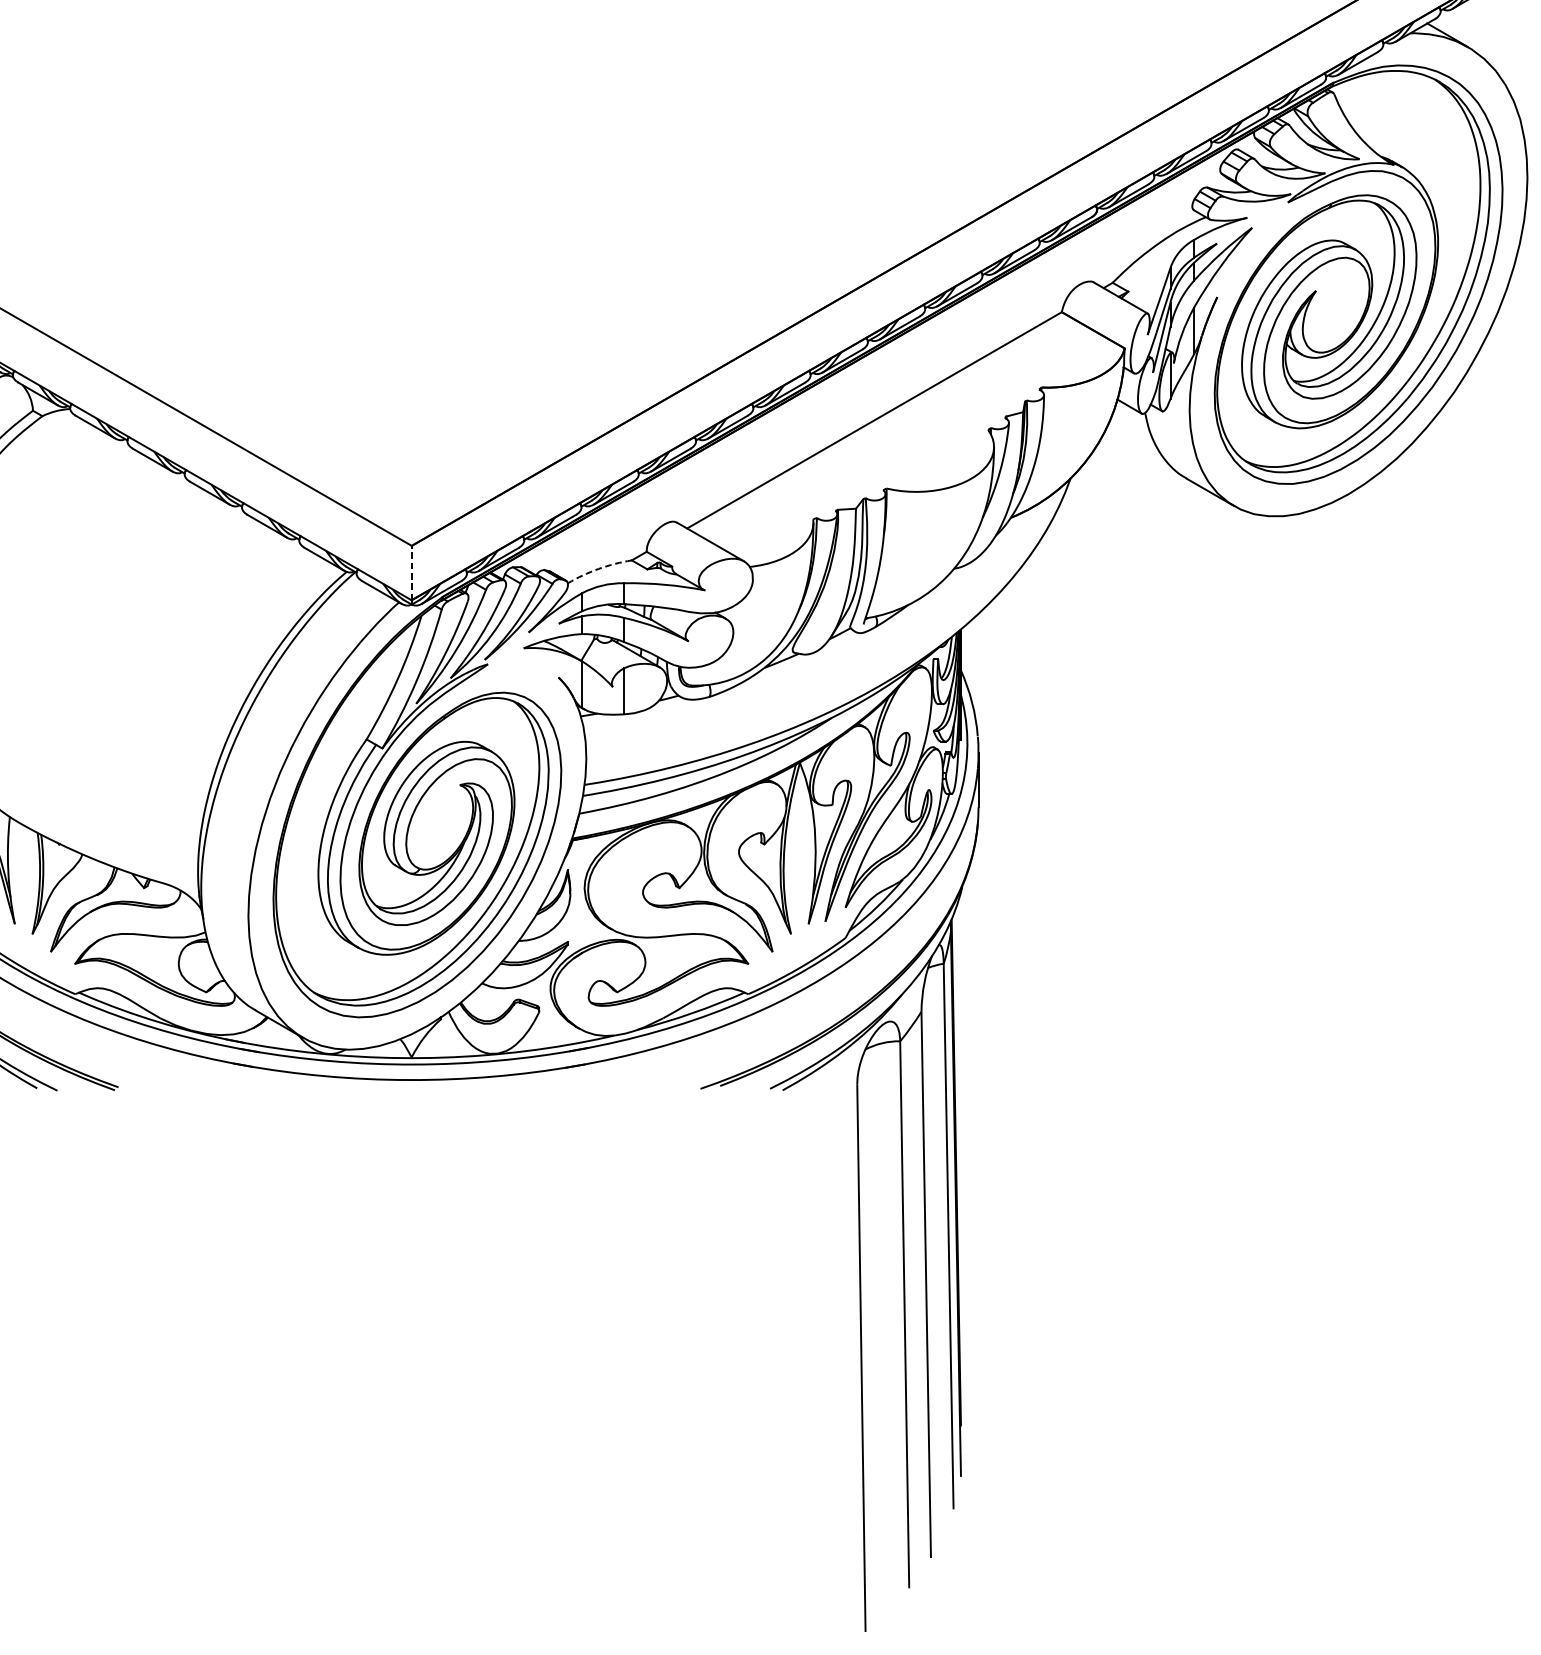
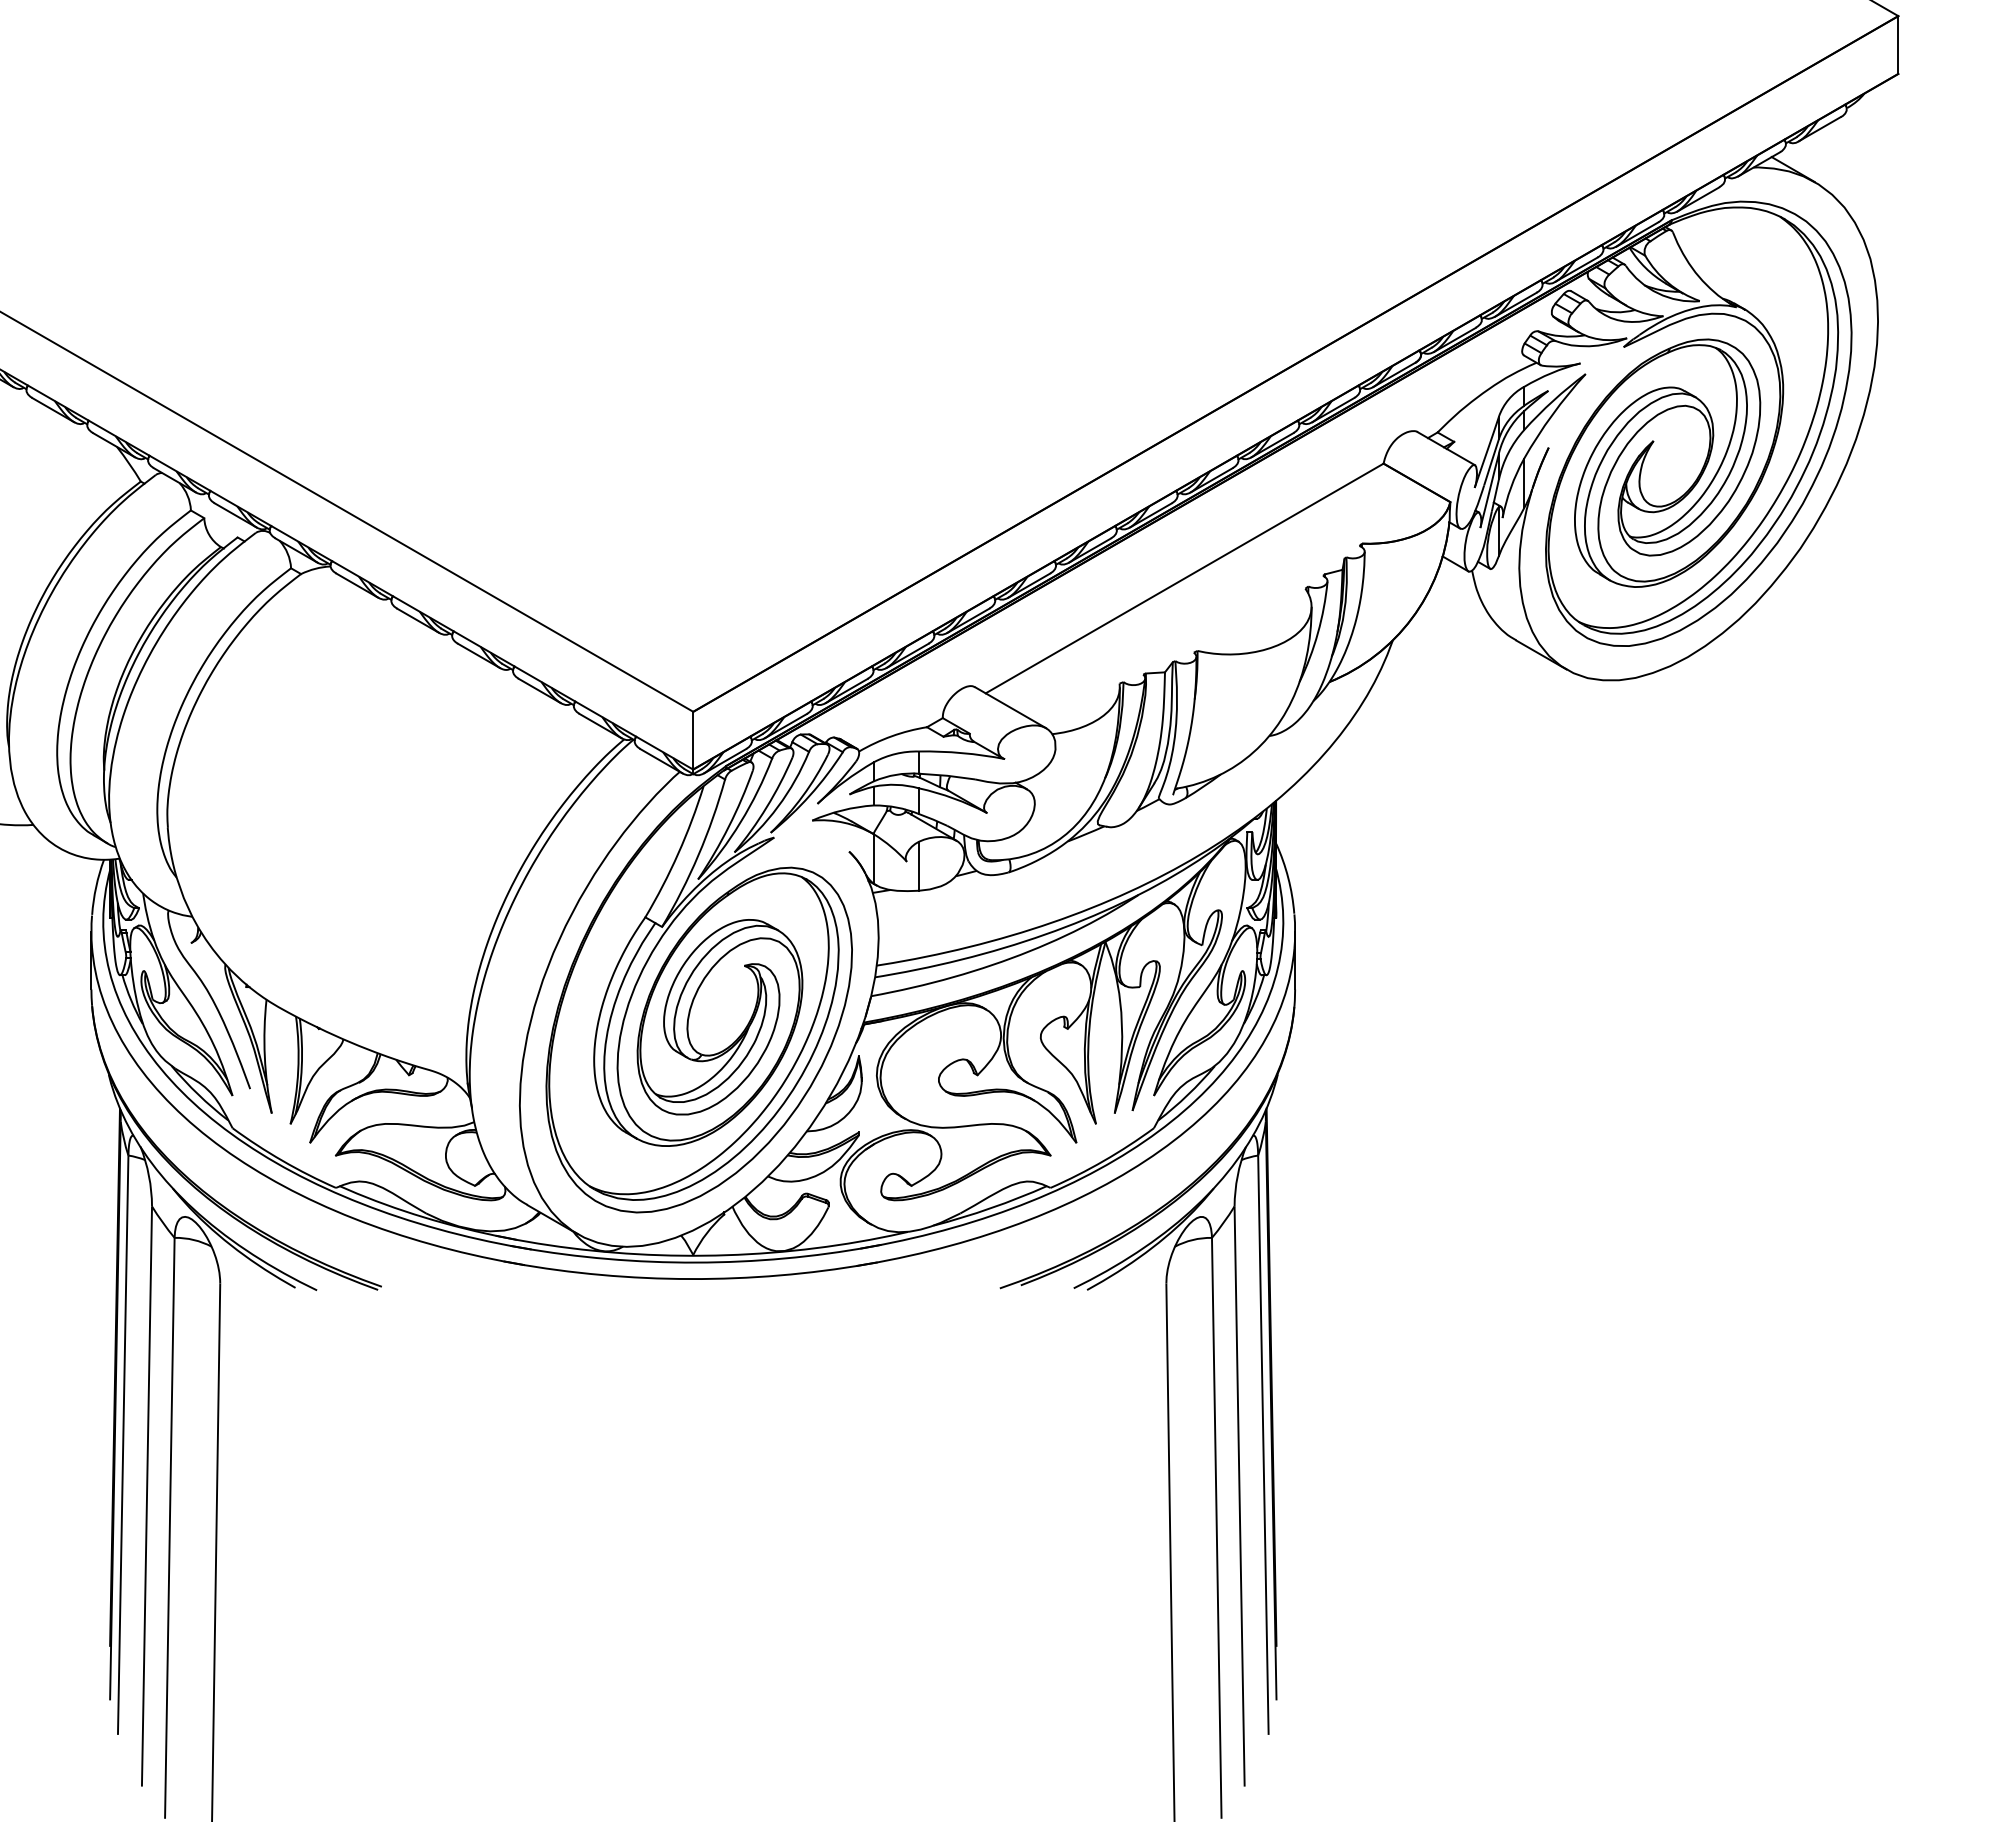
arc: (598, 569) -> (891, 736), dashed -> solid
line: (411, 572) -> (693, 740), dashed -> solid

